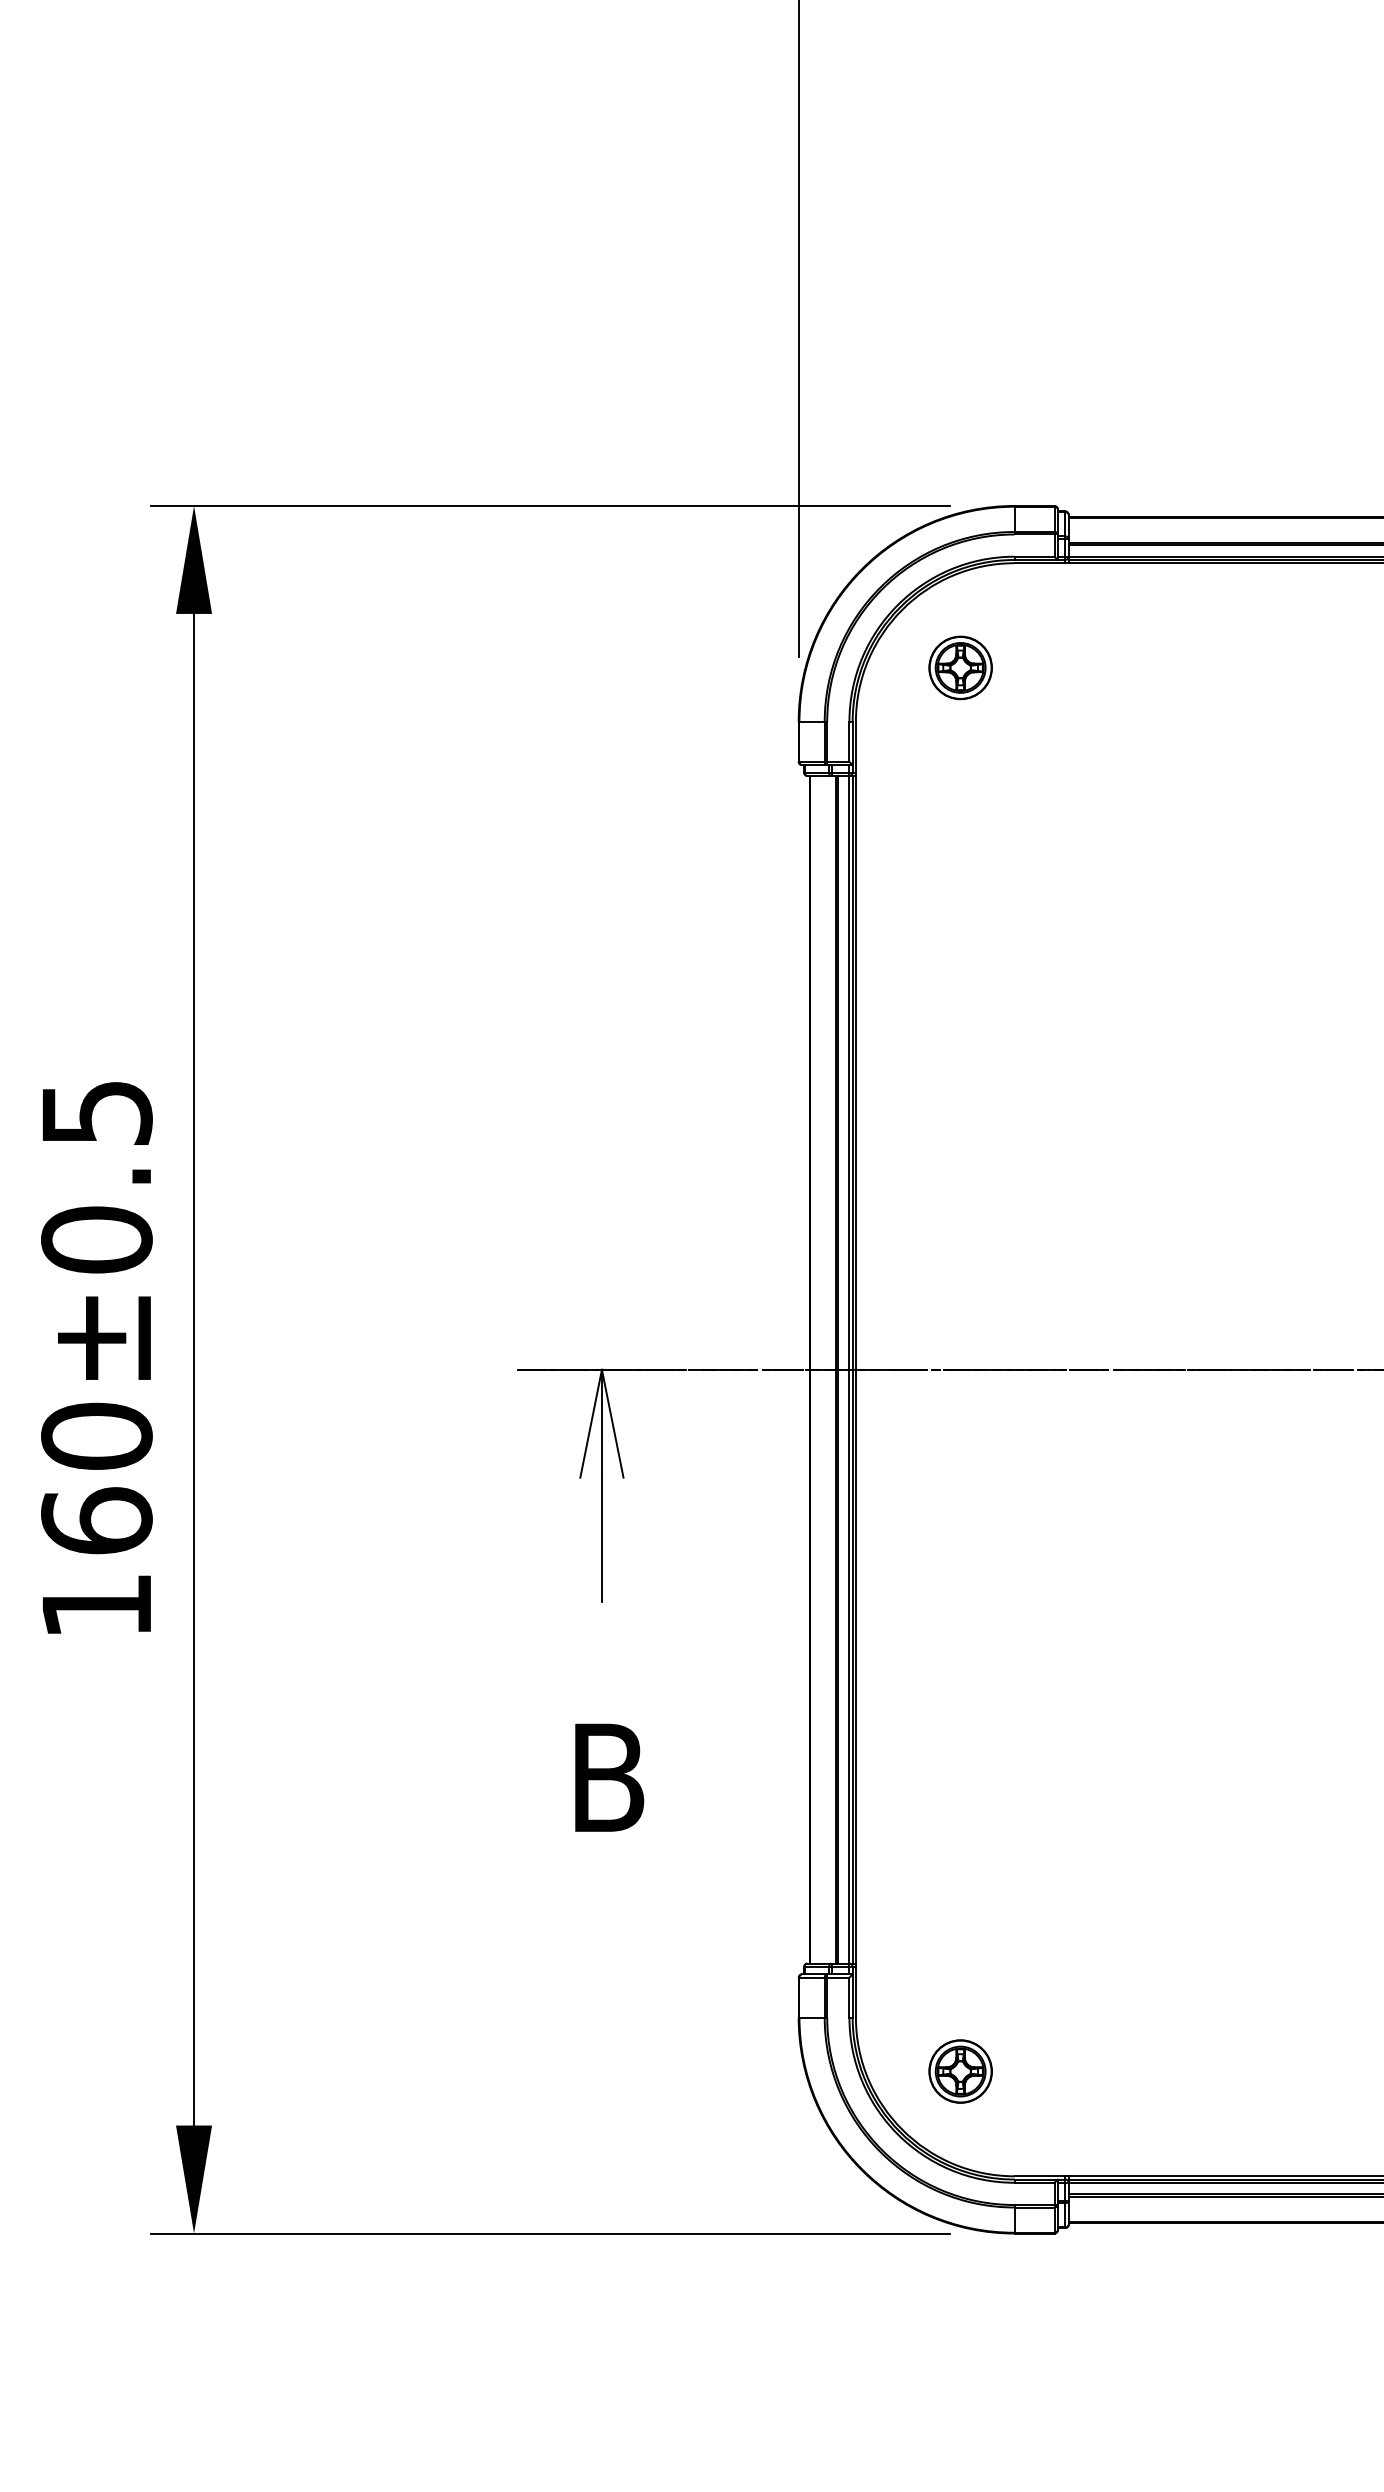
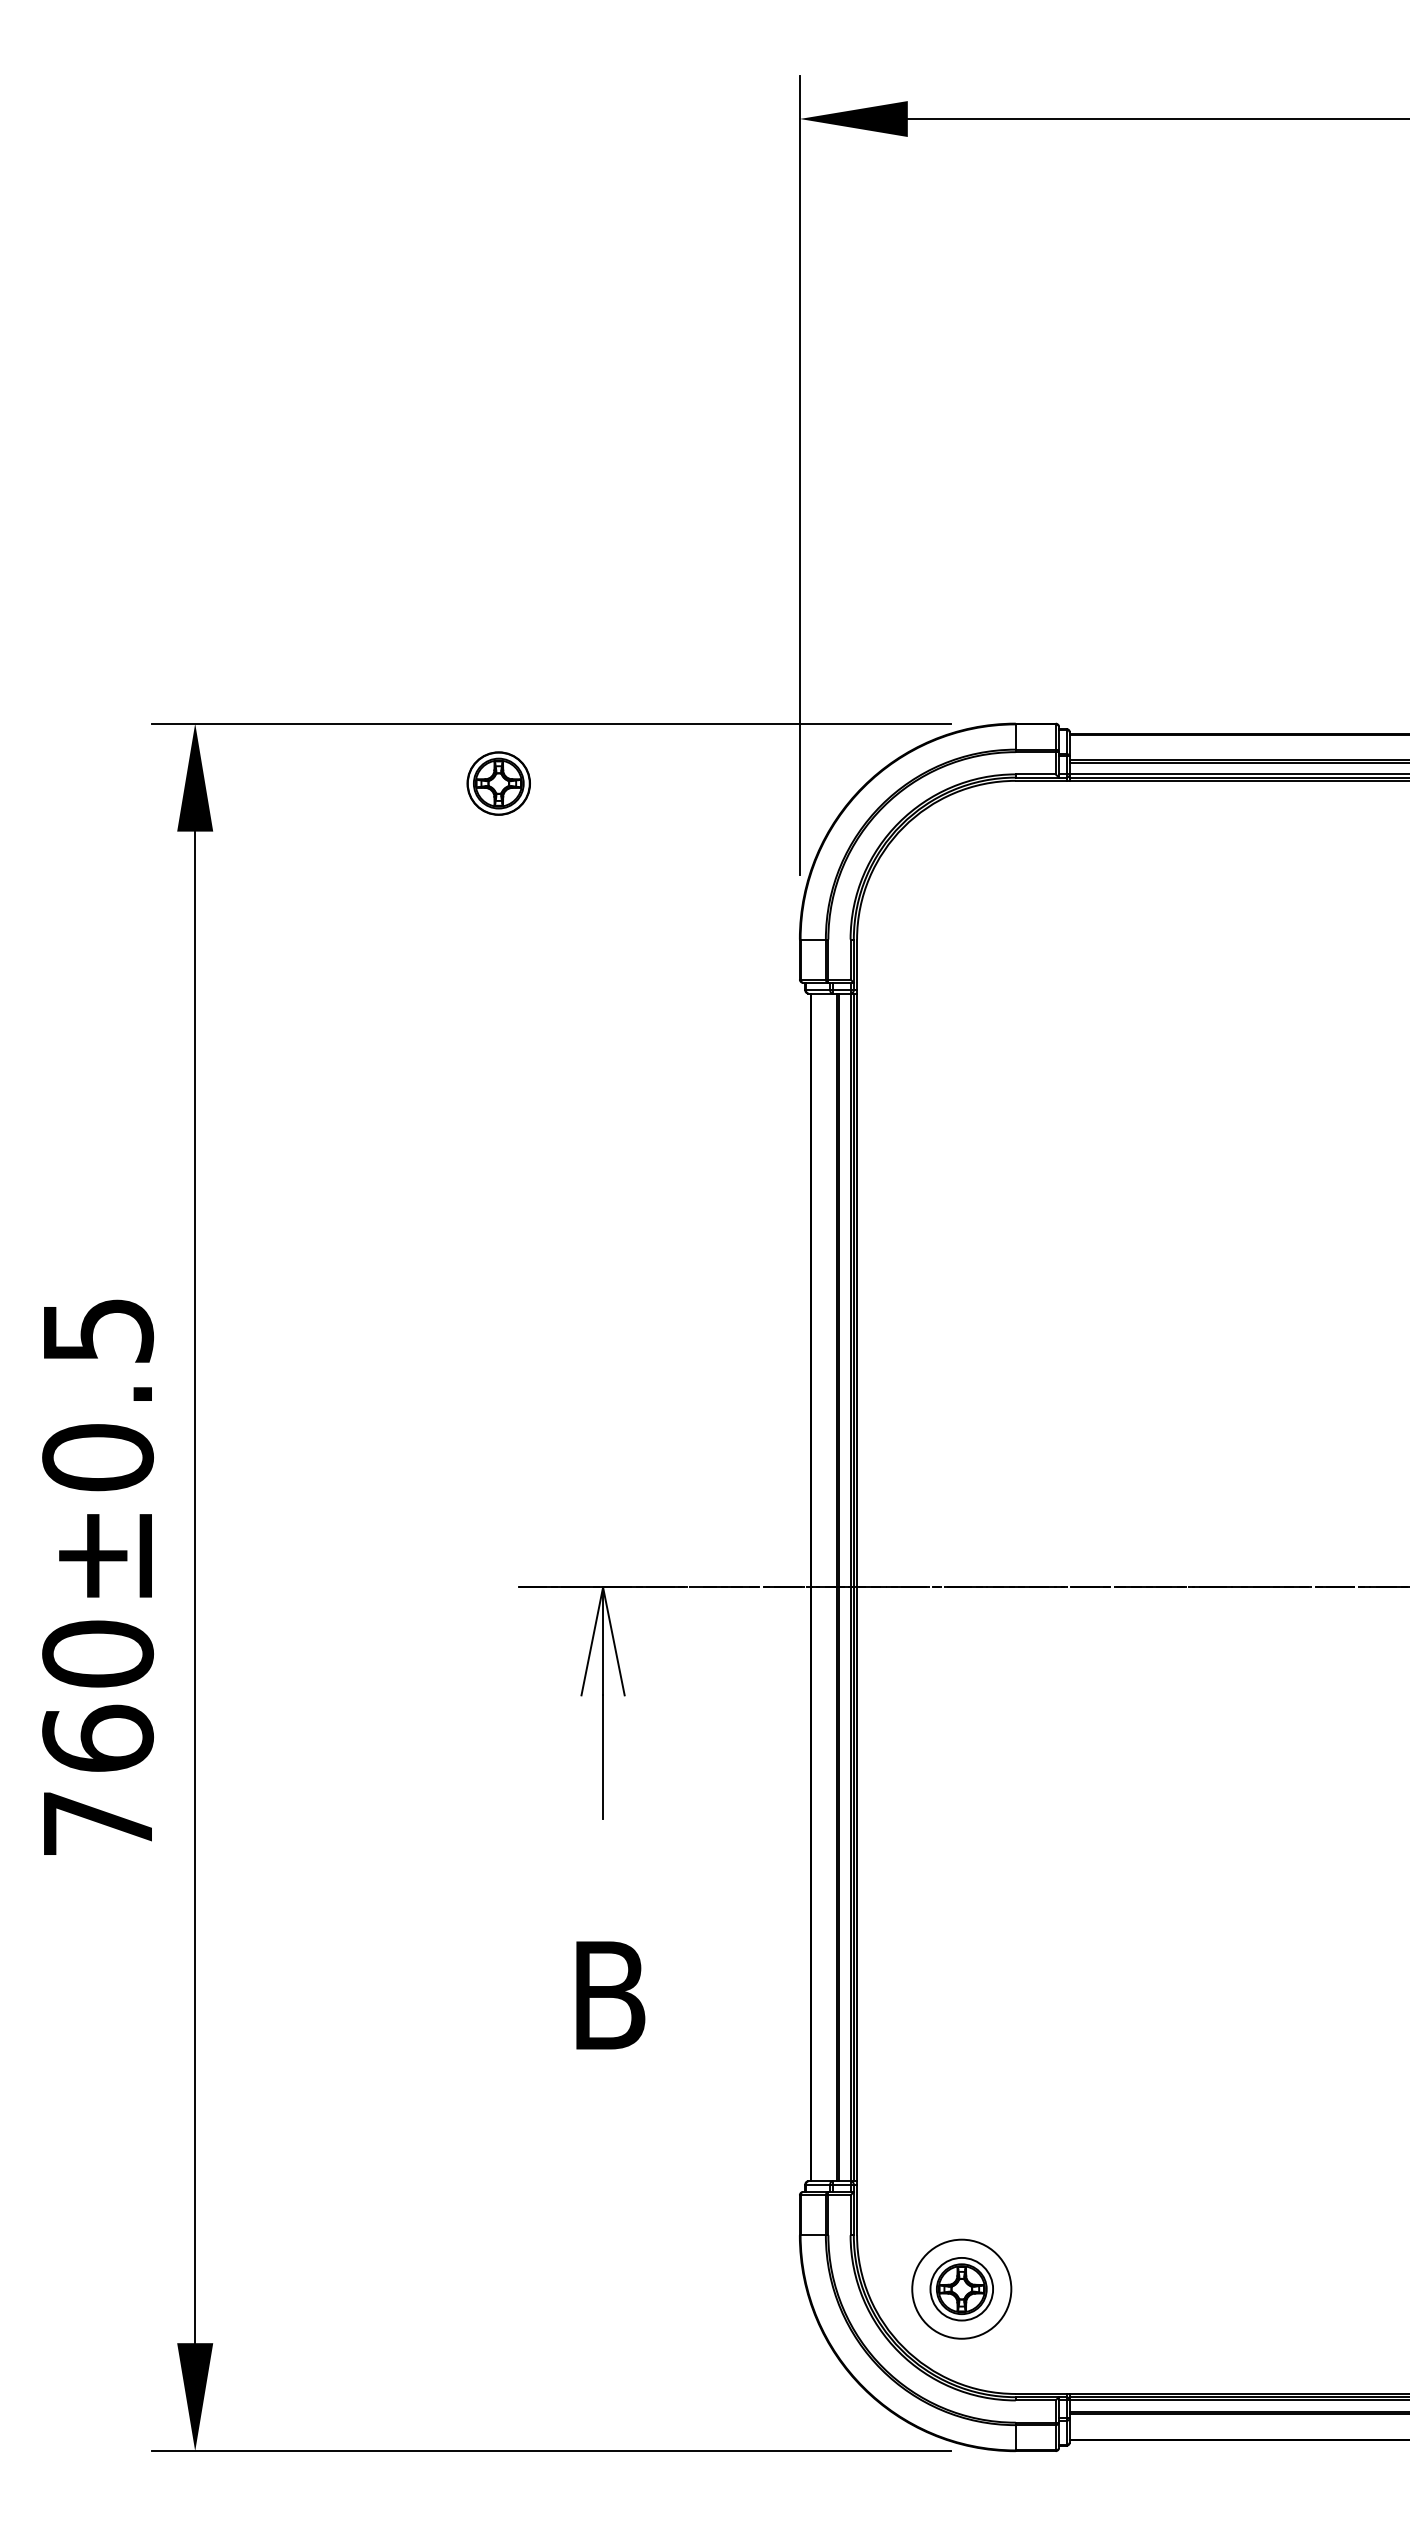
part: (960, 667) -> (498, 783), moved
text: (96, 1605) -> (97, 1823), 160±0.5 -> 760±0.5
circle: (960, 2071) -> (961, 2289), size x1.6

